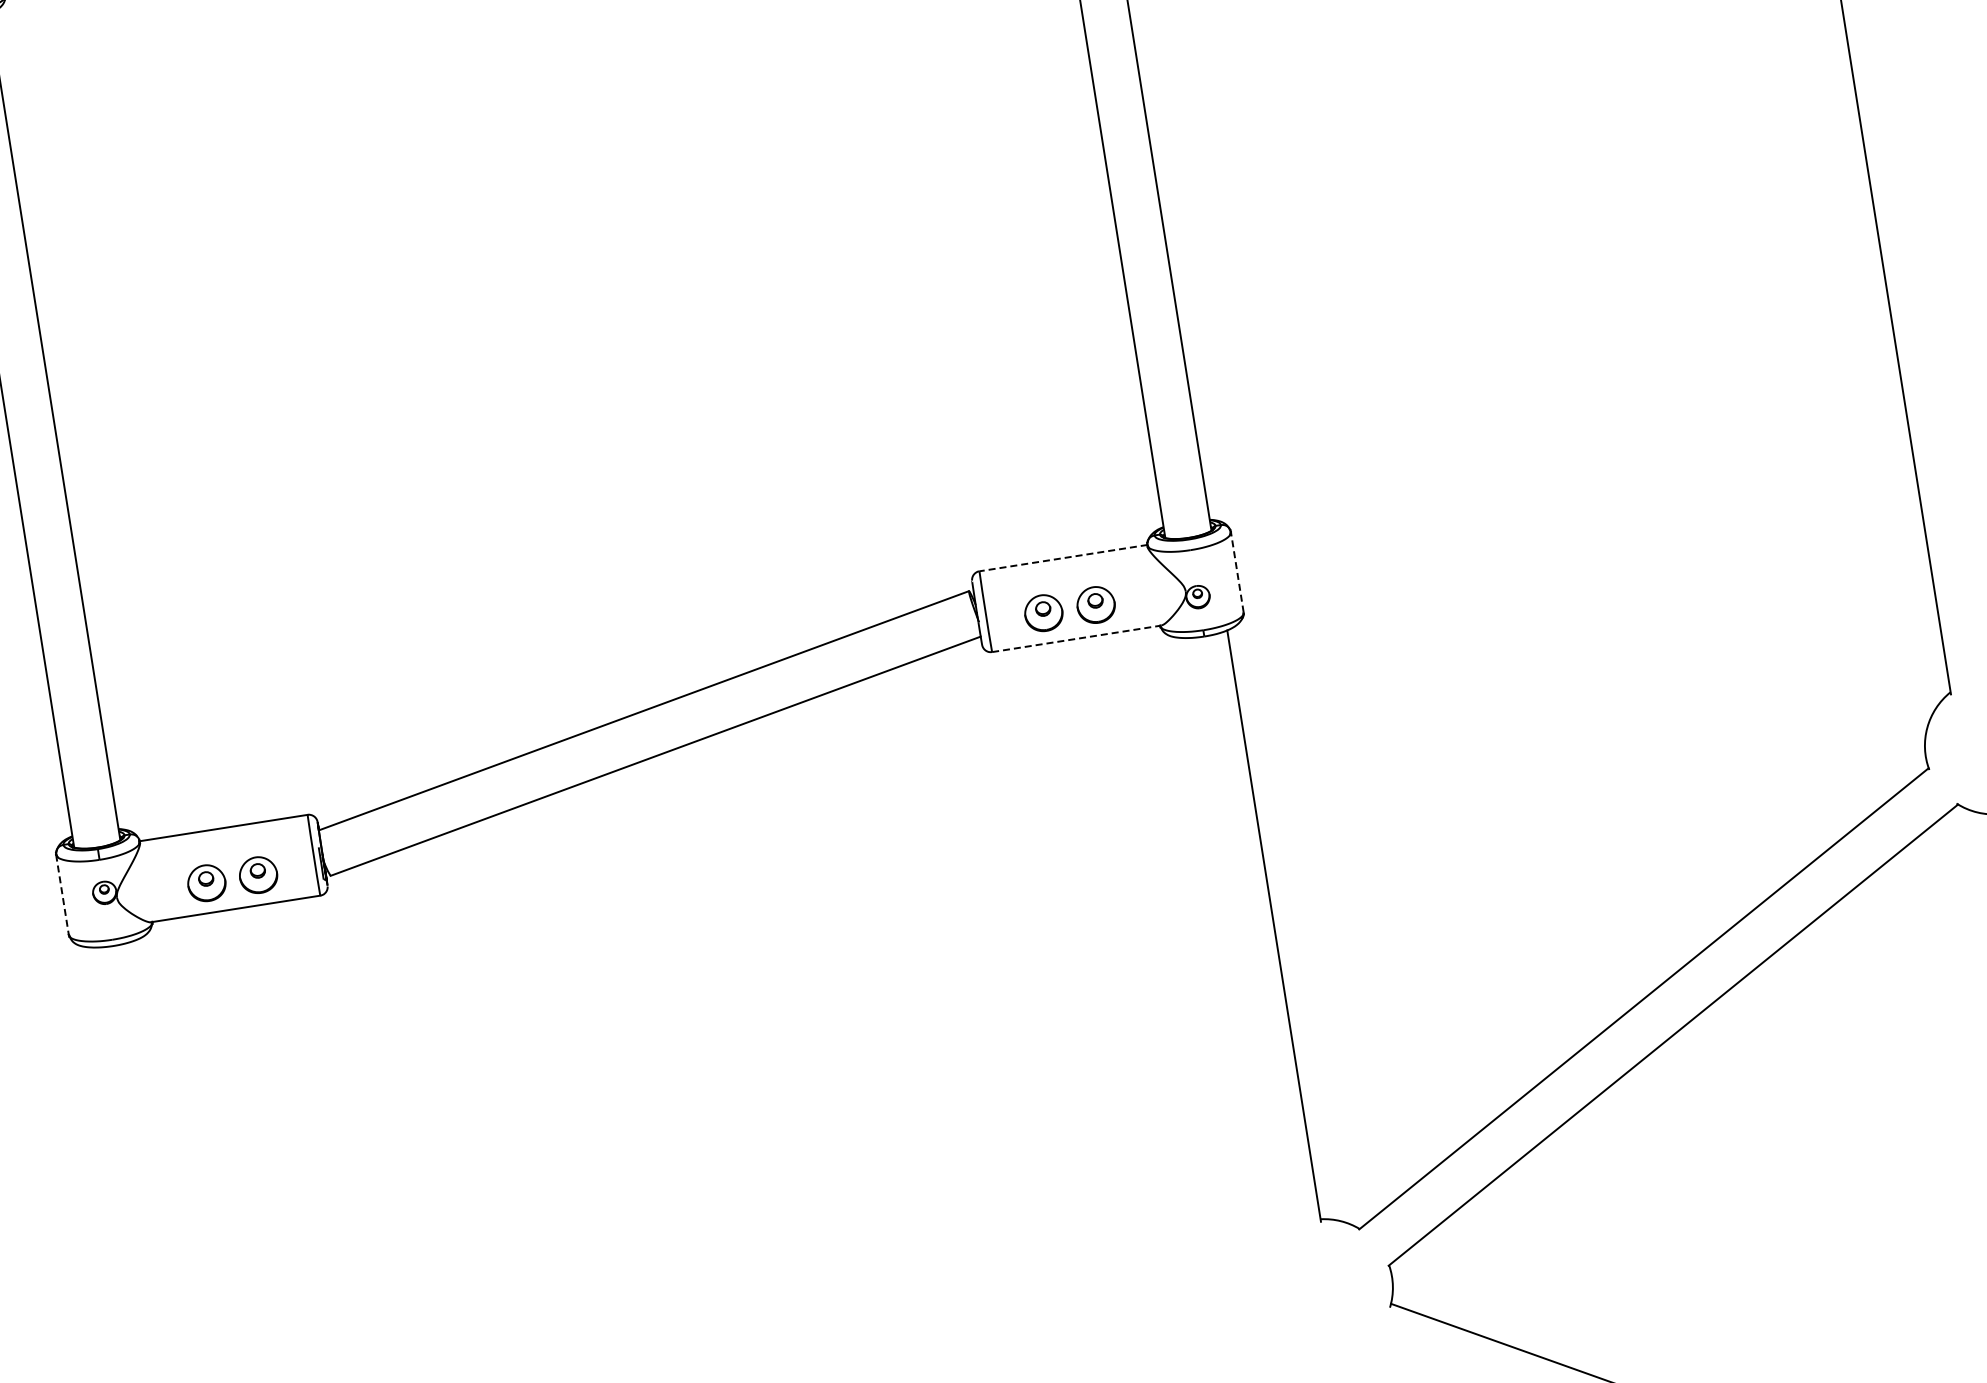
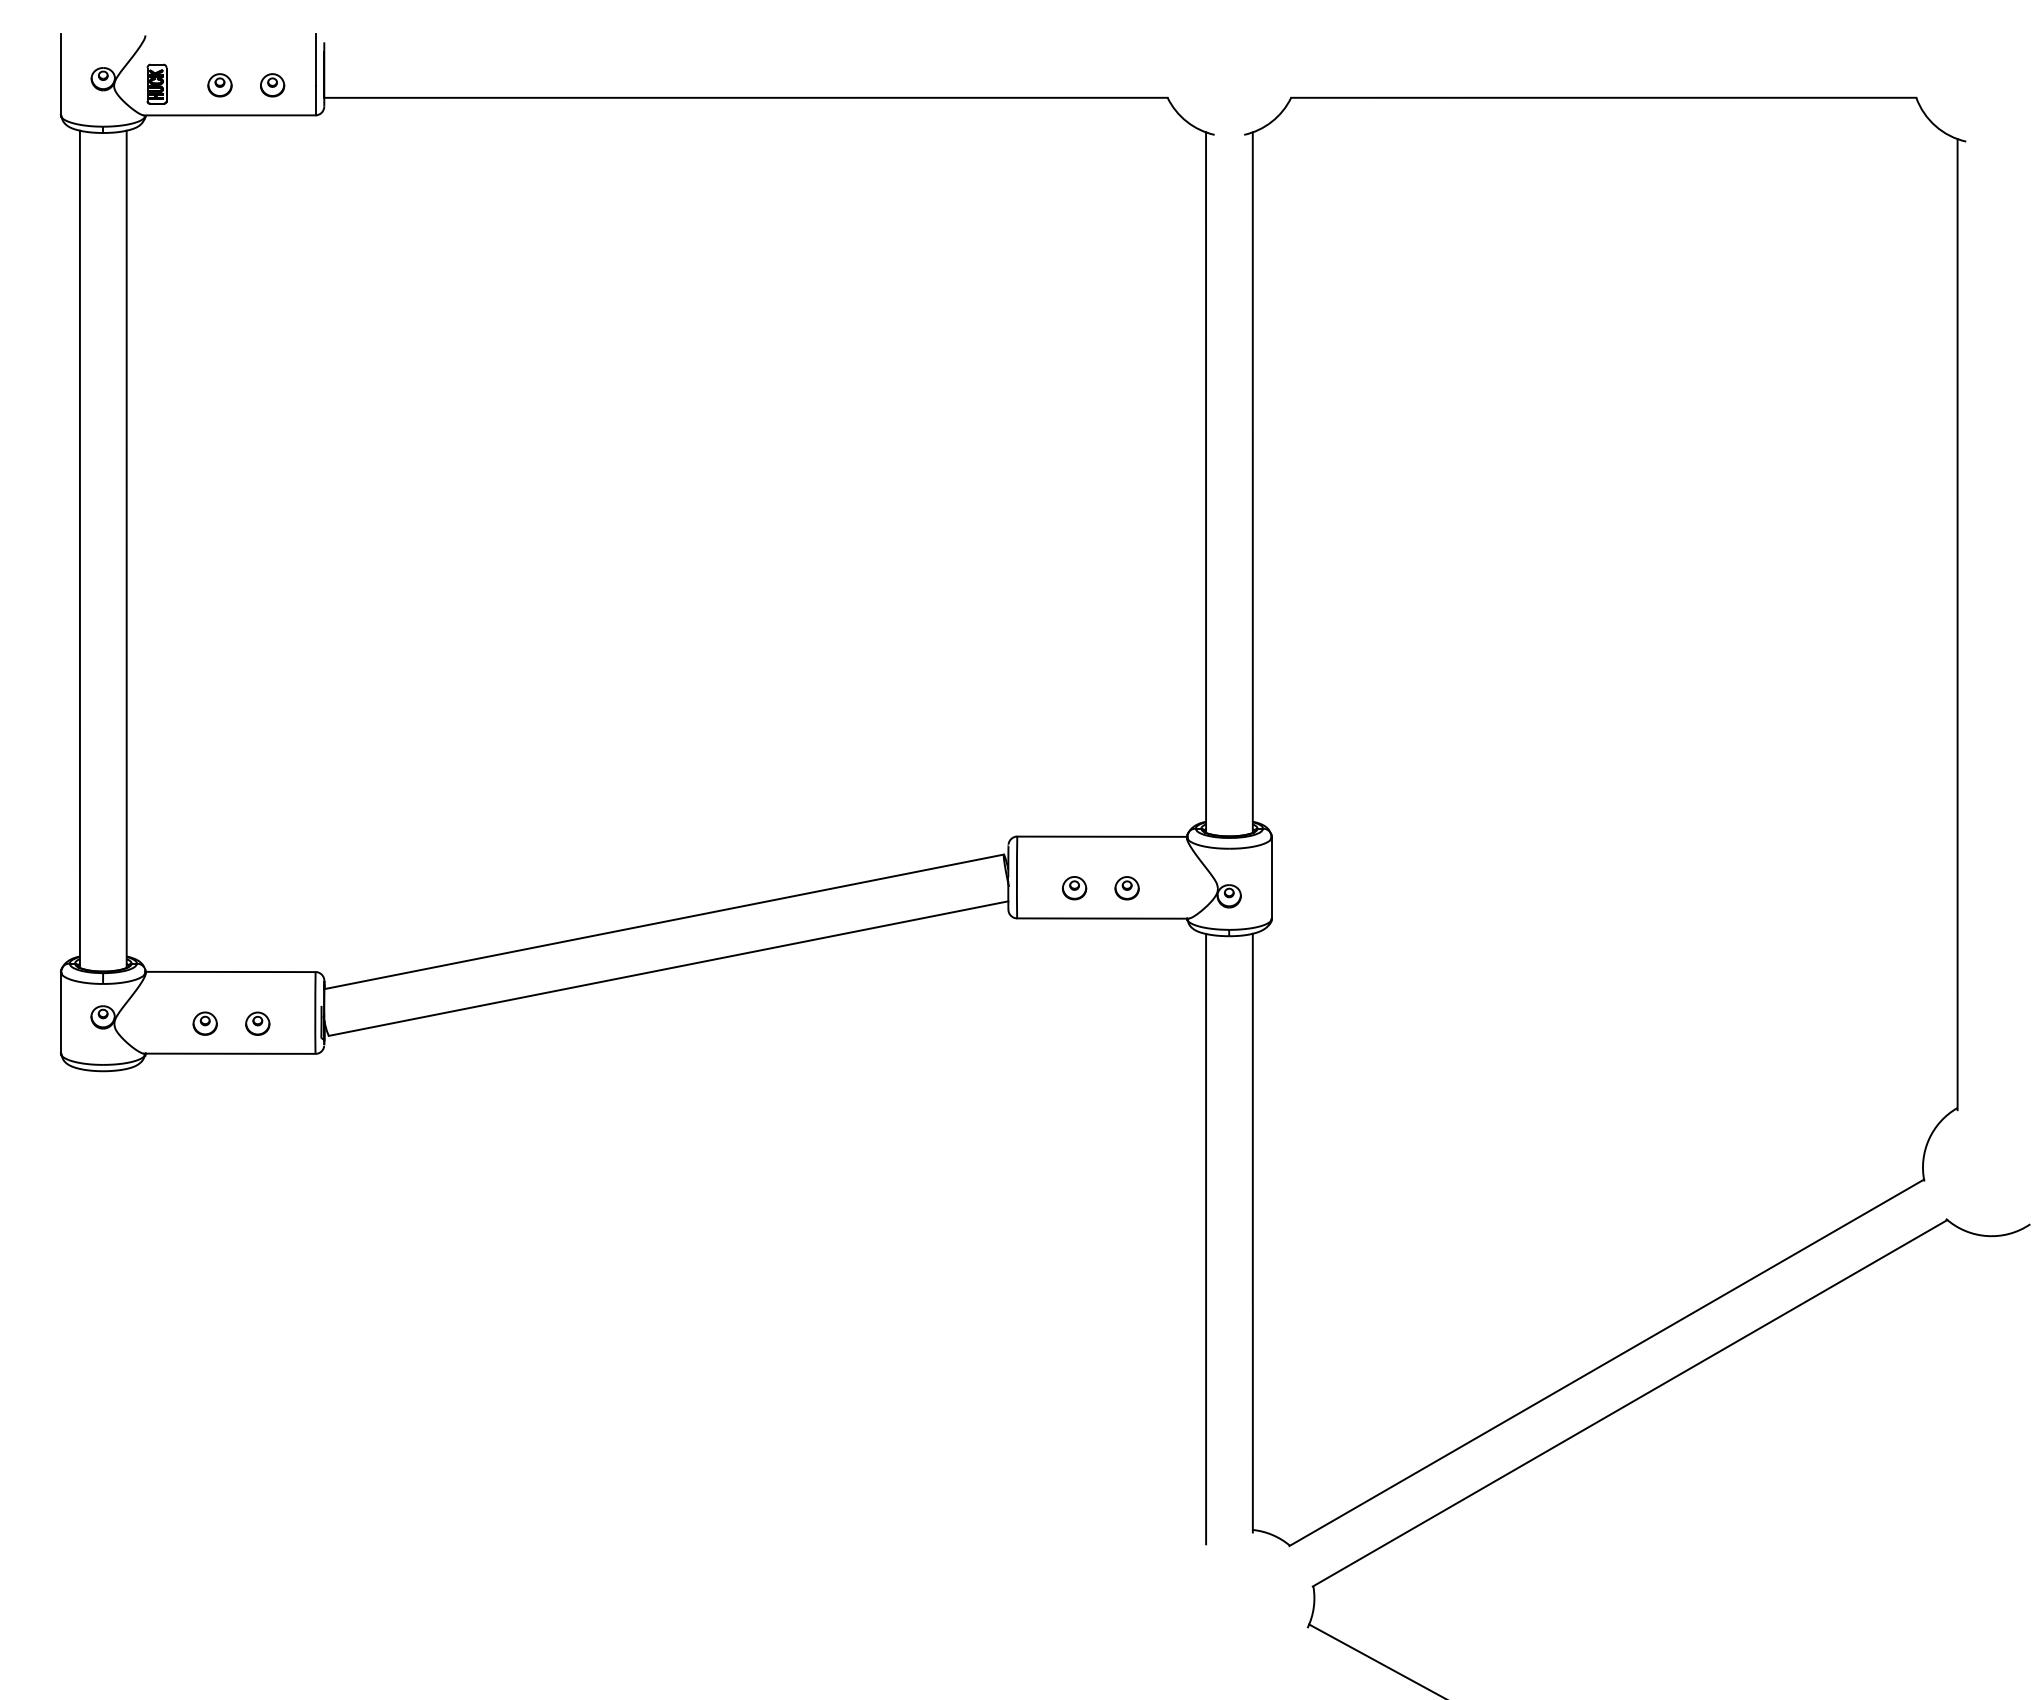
line: (1062, 558) -> (1101, 836), dashed -> solid
line: (1236, 571) -> (1271, 877), dashed -> solid
part: (1095, 605) -> (1126, 888), size x0.62
part: (1044, 613) -> (1074, 888), size x0.62
line: (1076, 638) -> (1102, 918), dashed -> solid
part: (258, 874) -> (257, 1023), size x0.62
part: (205, 883) -> (204, 1023), size x0.62
line: (61, 894) -> (60, 1012), dashed -> solid
line: (1229, 938) -> (1206, 1238), added

